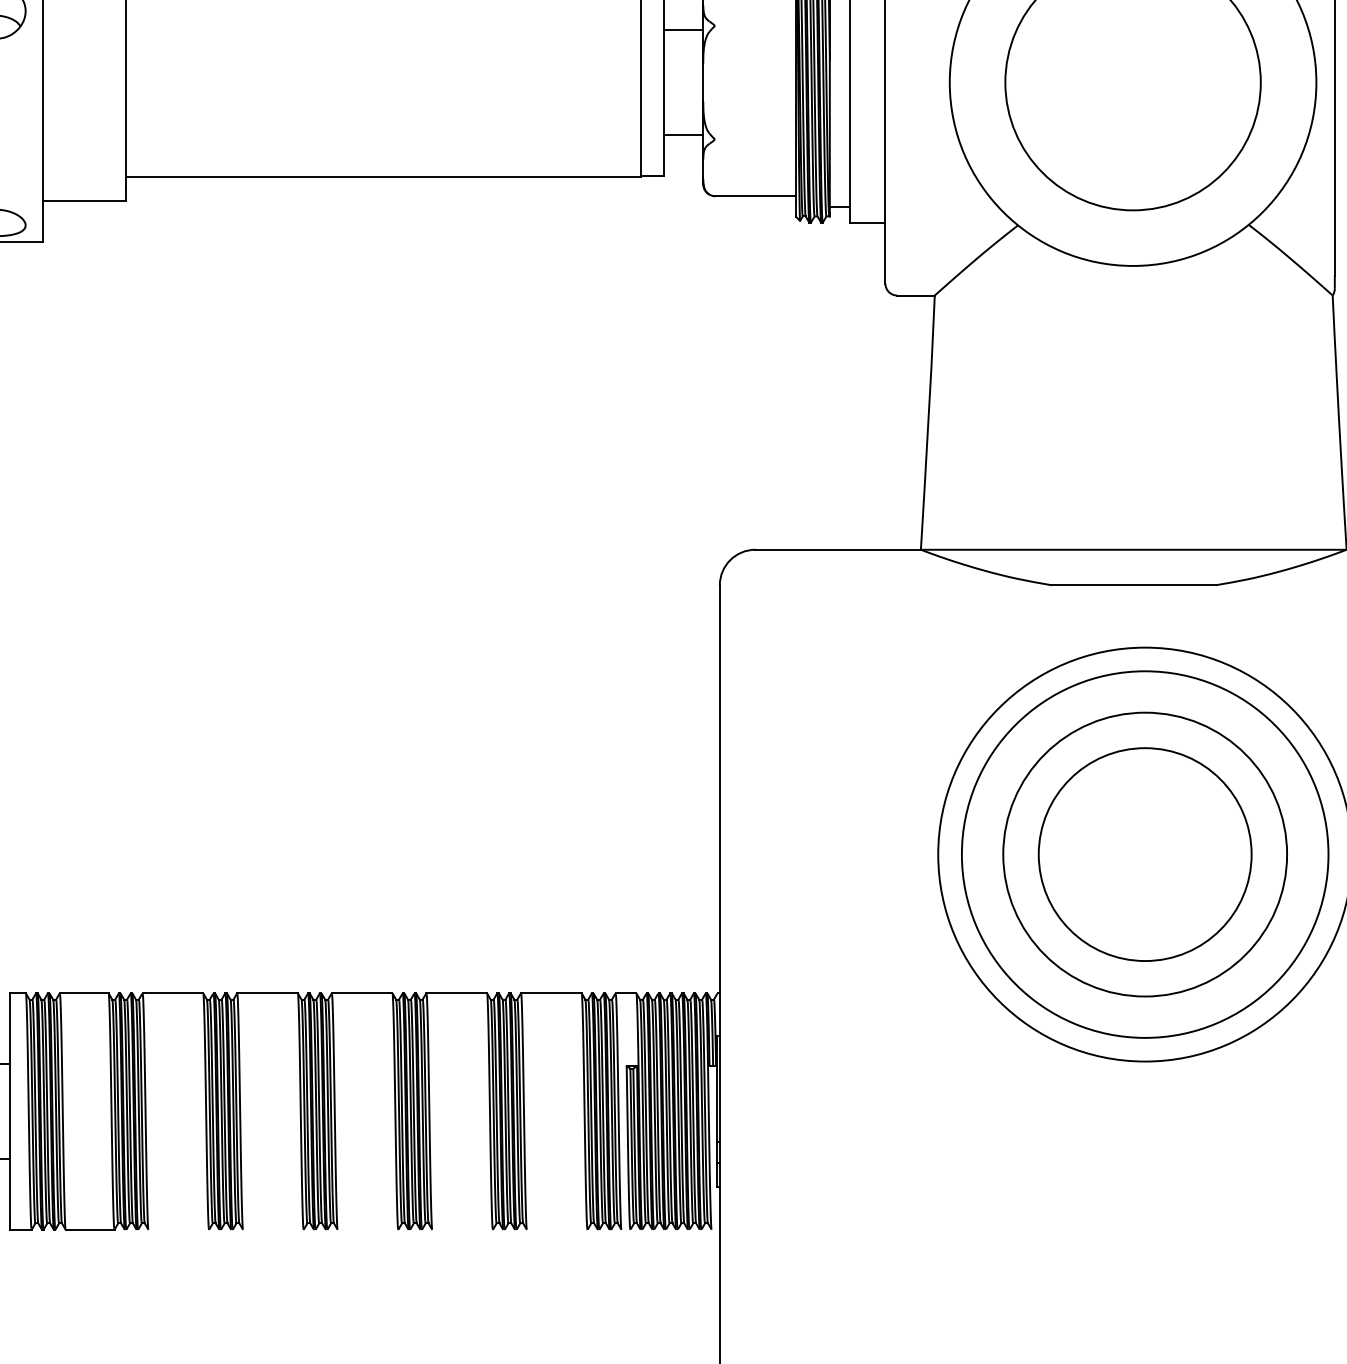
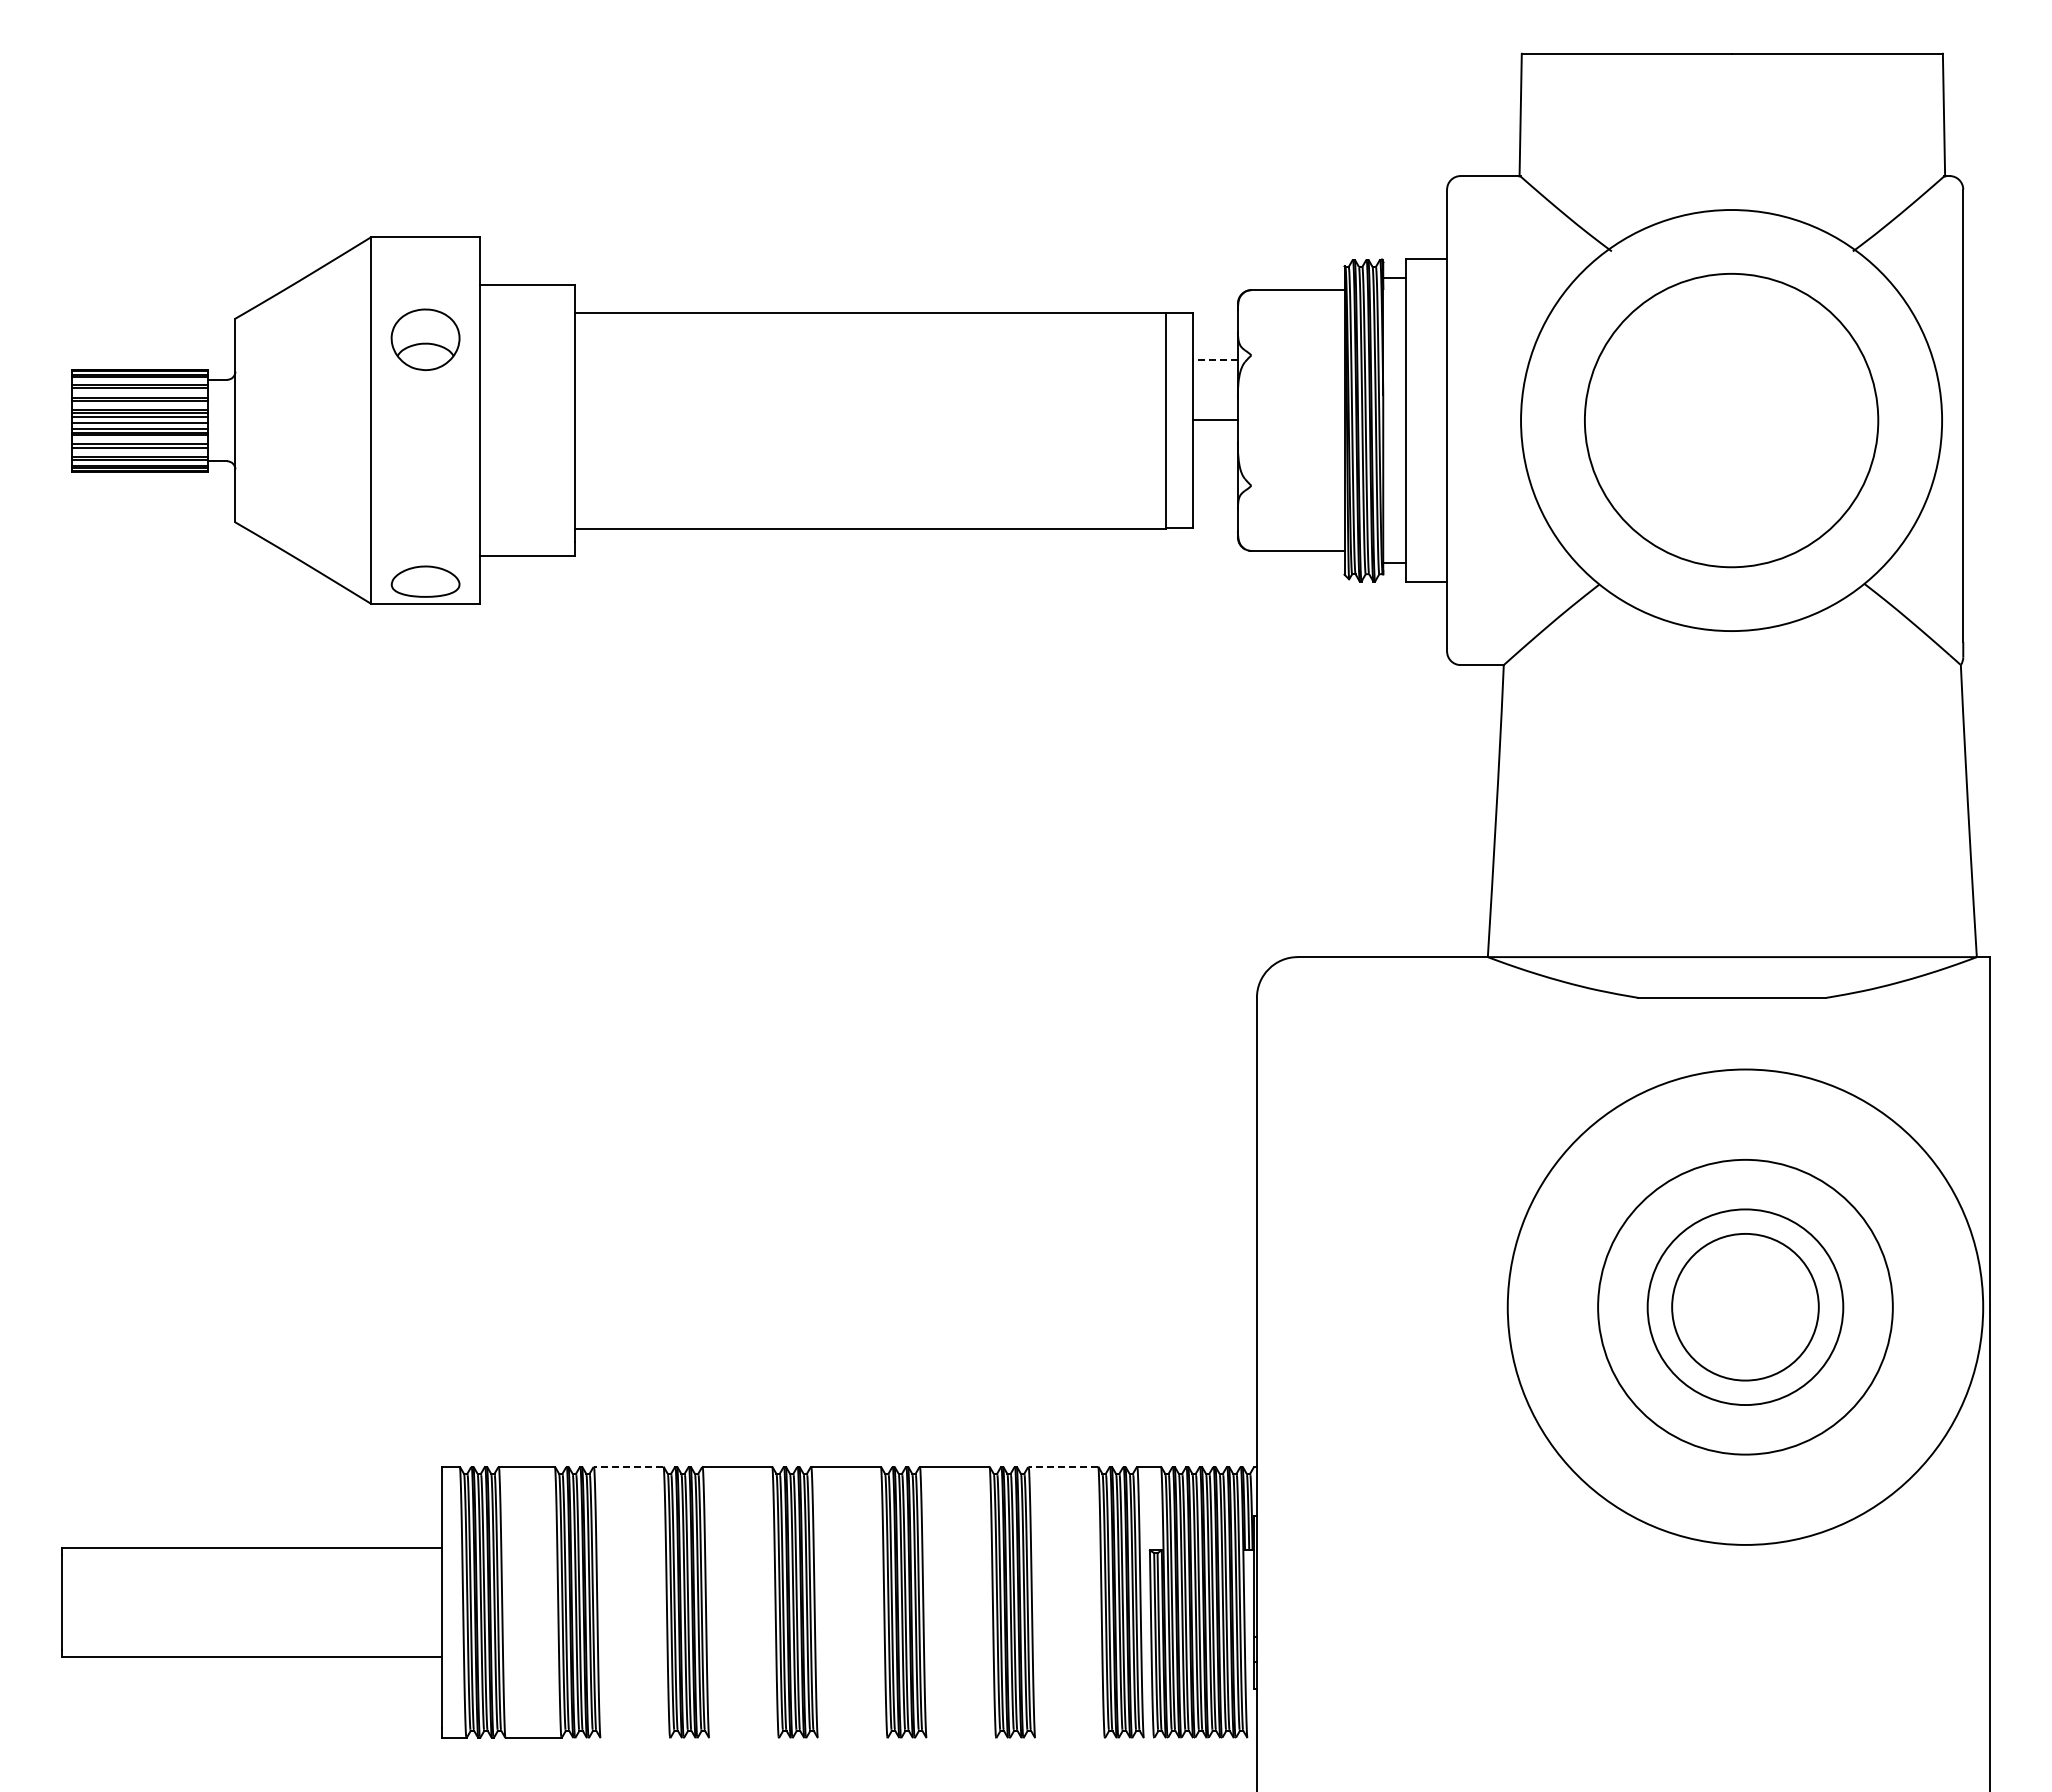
line: (682, 30) -> (1214, 360), solid -> dashed
line: (683, 134) -> (1215, 419), moved
circle: (1145, 853) -> (1745, 1306), size x0.6
circle: (1145, 853) -> (1745, 1306), size x0.7
circle: (1145, 854) -> (1745, 1307), size x0.6
line: (172, 993) -> (628, 1466), solid -> dashed
line: (551, 993) -> (1063, 1466), solid -> dashed

